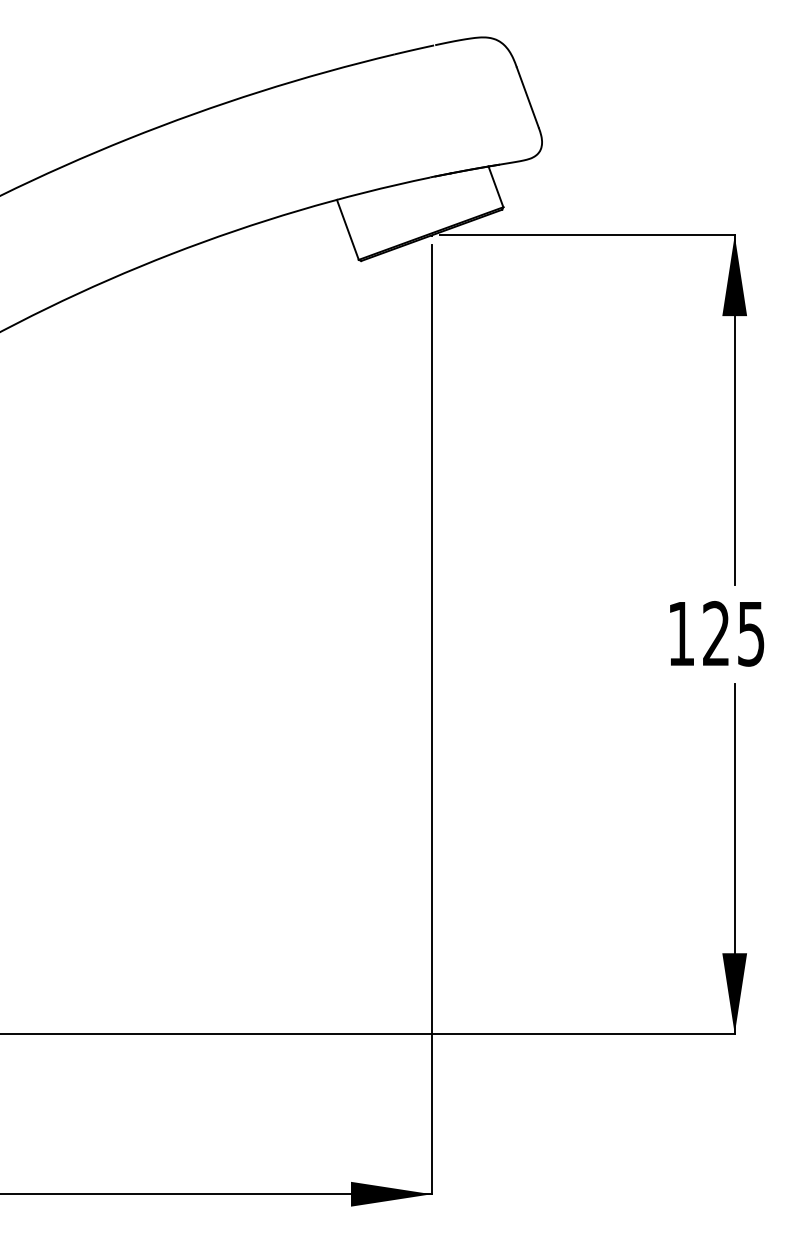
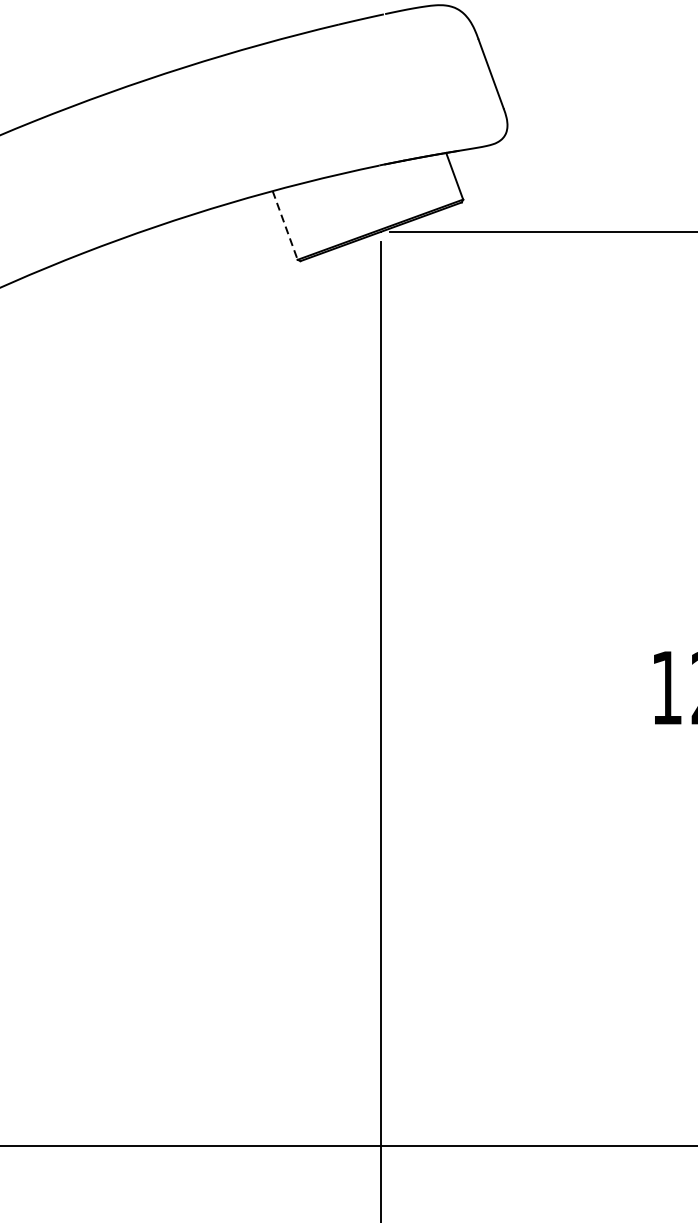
line: (347, 229) -> (284, 225), solid -> dashed

